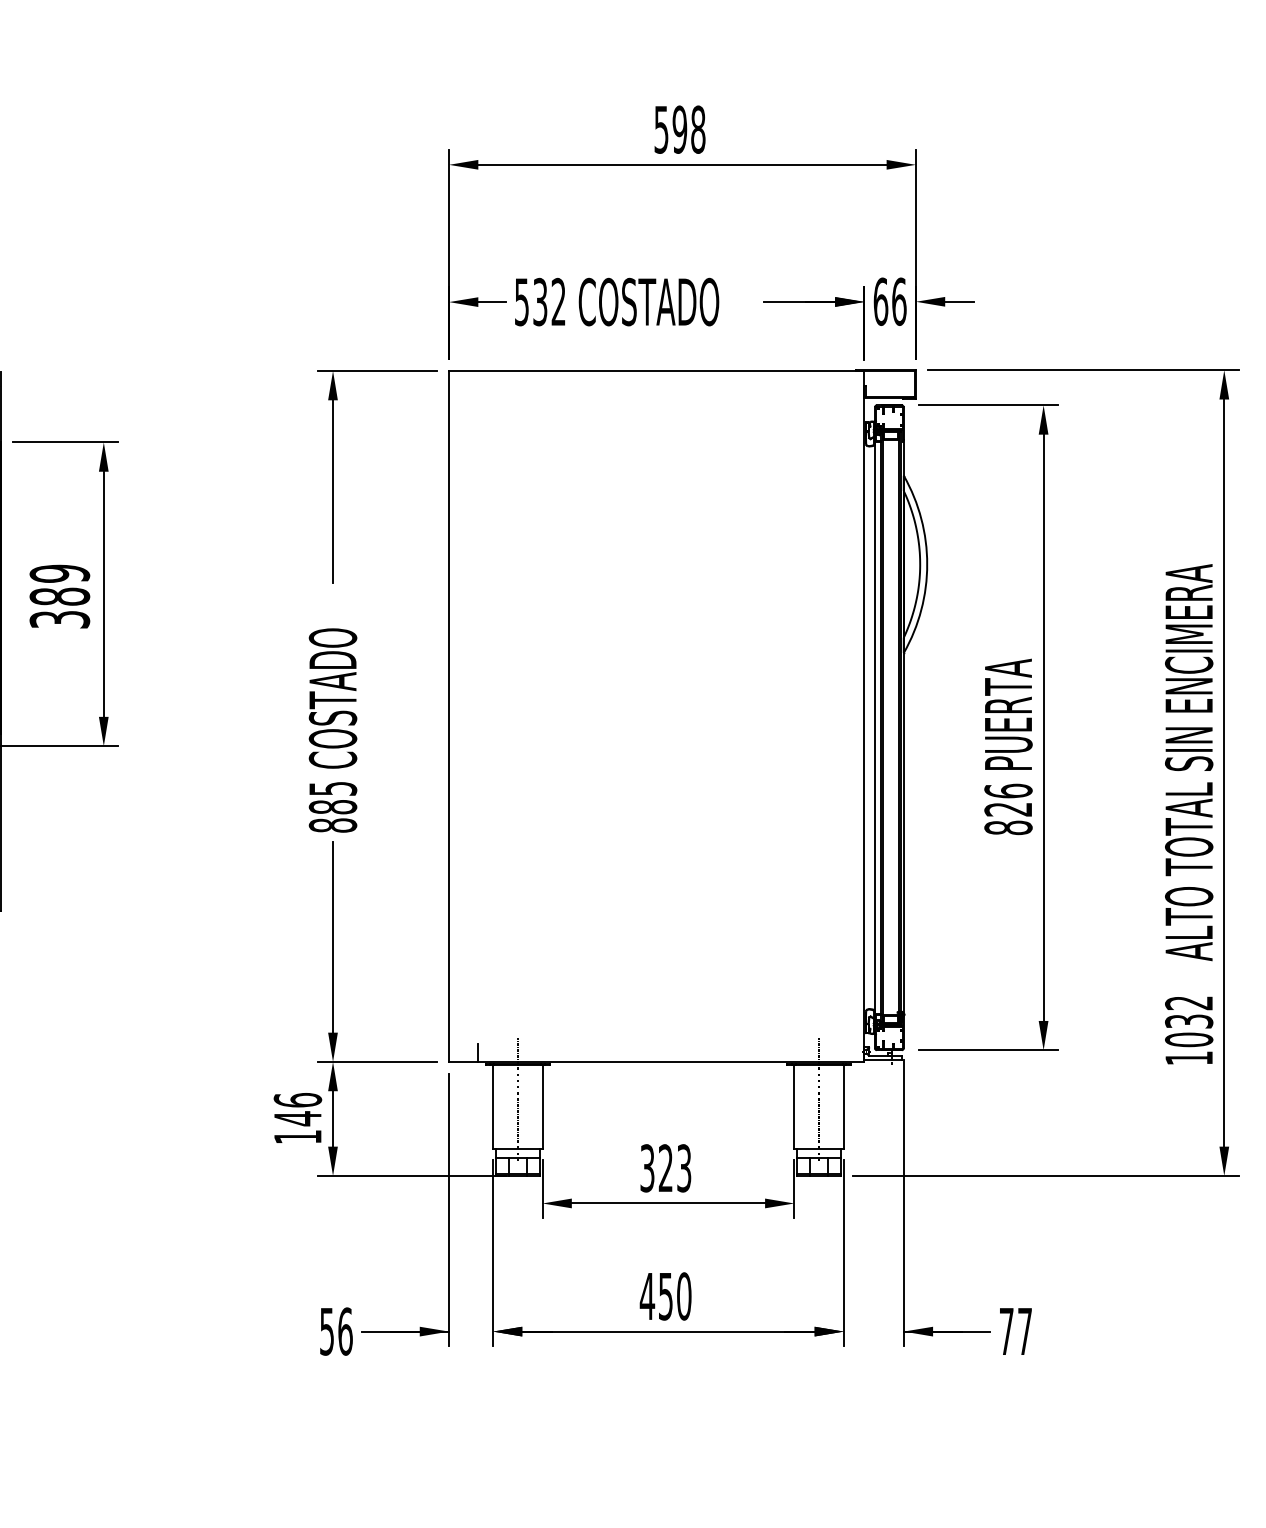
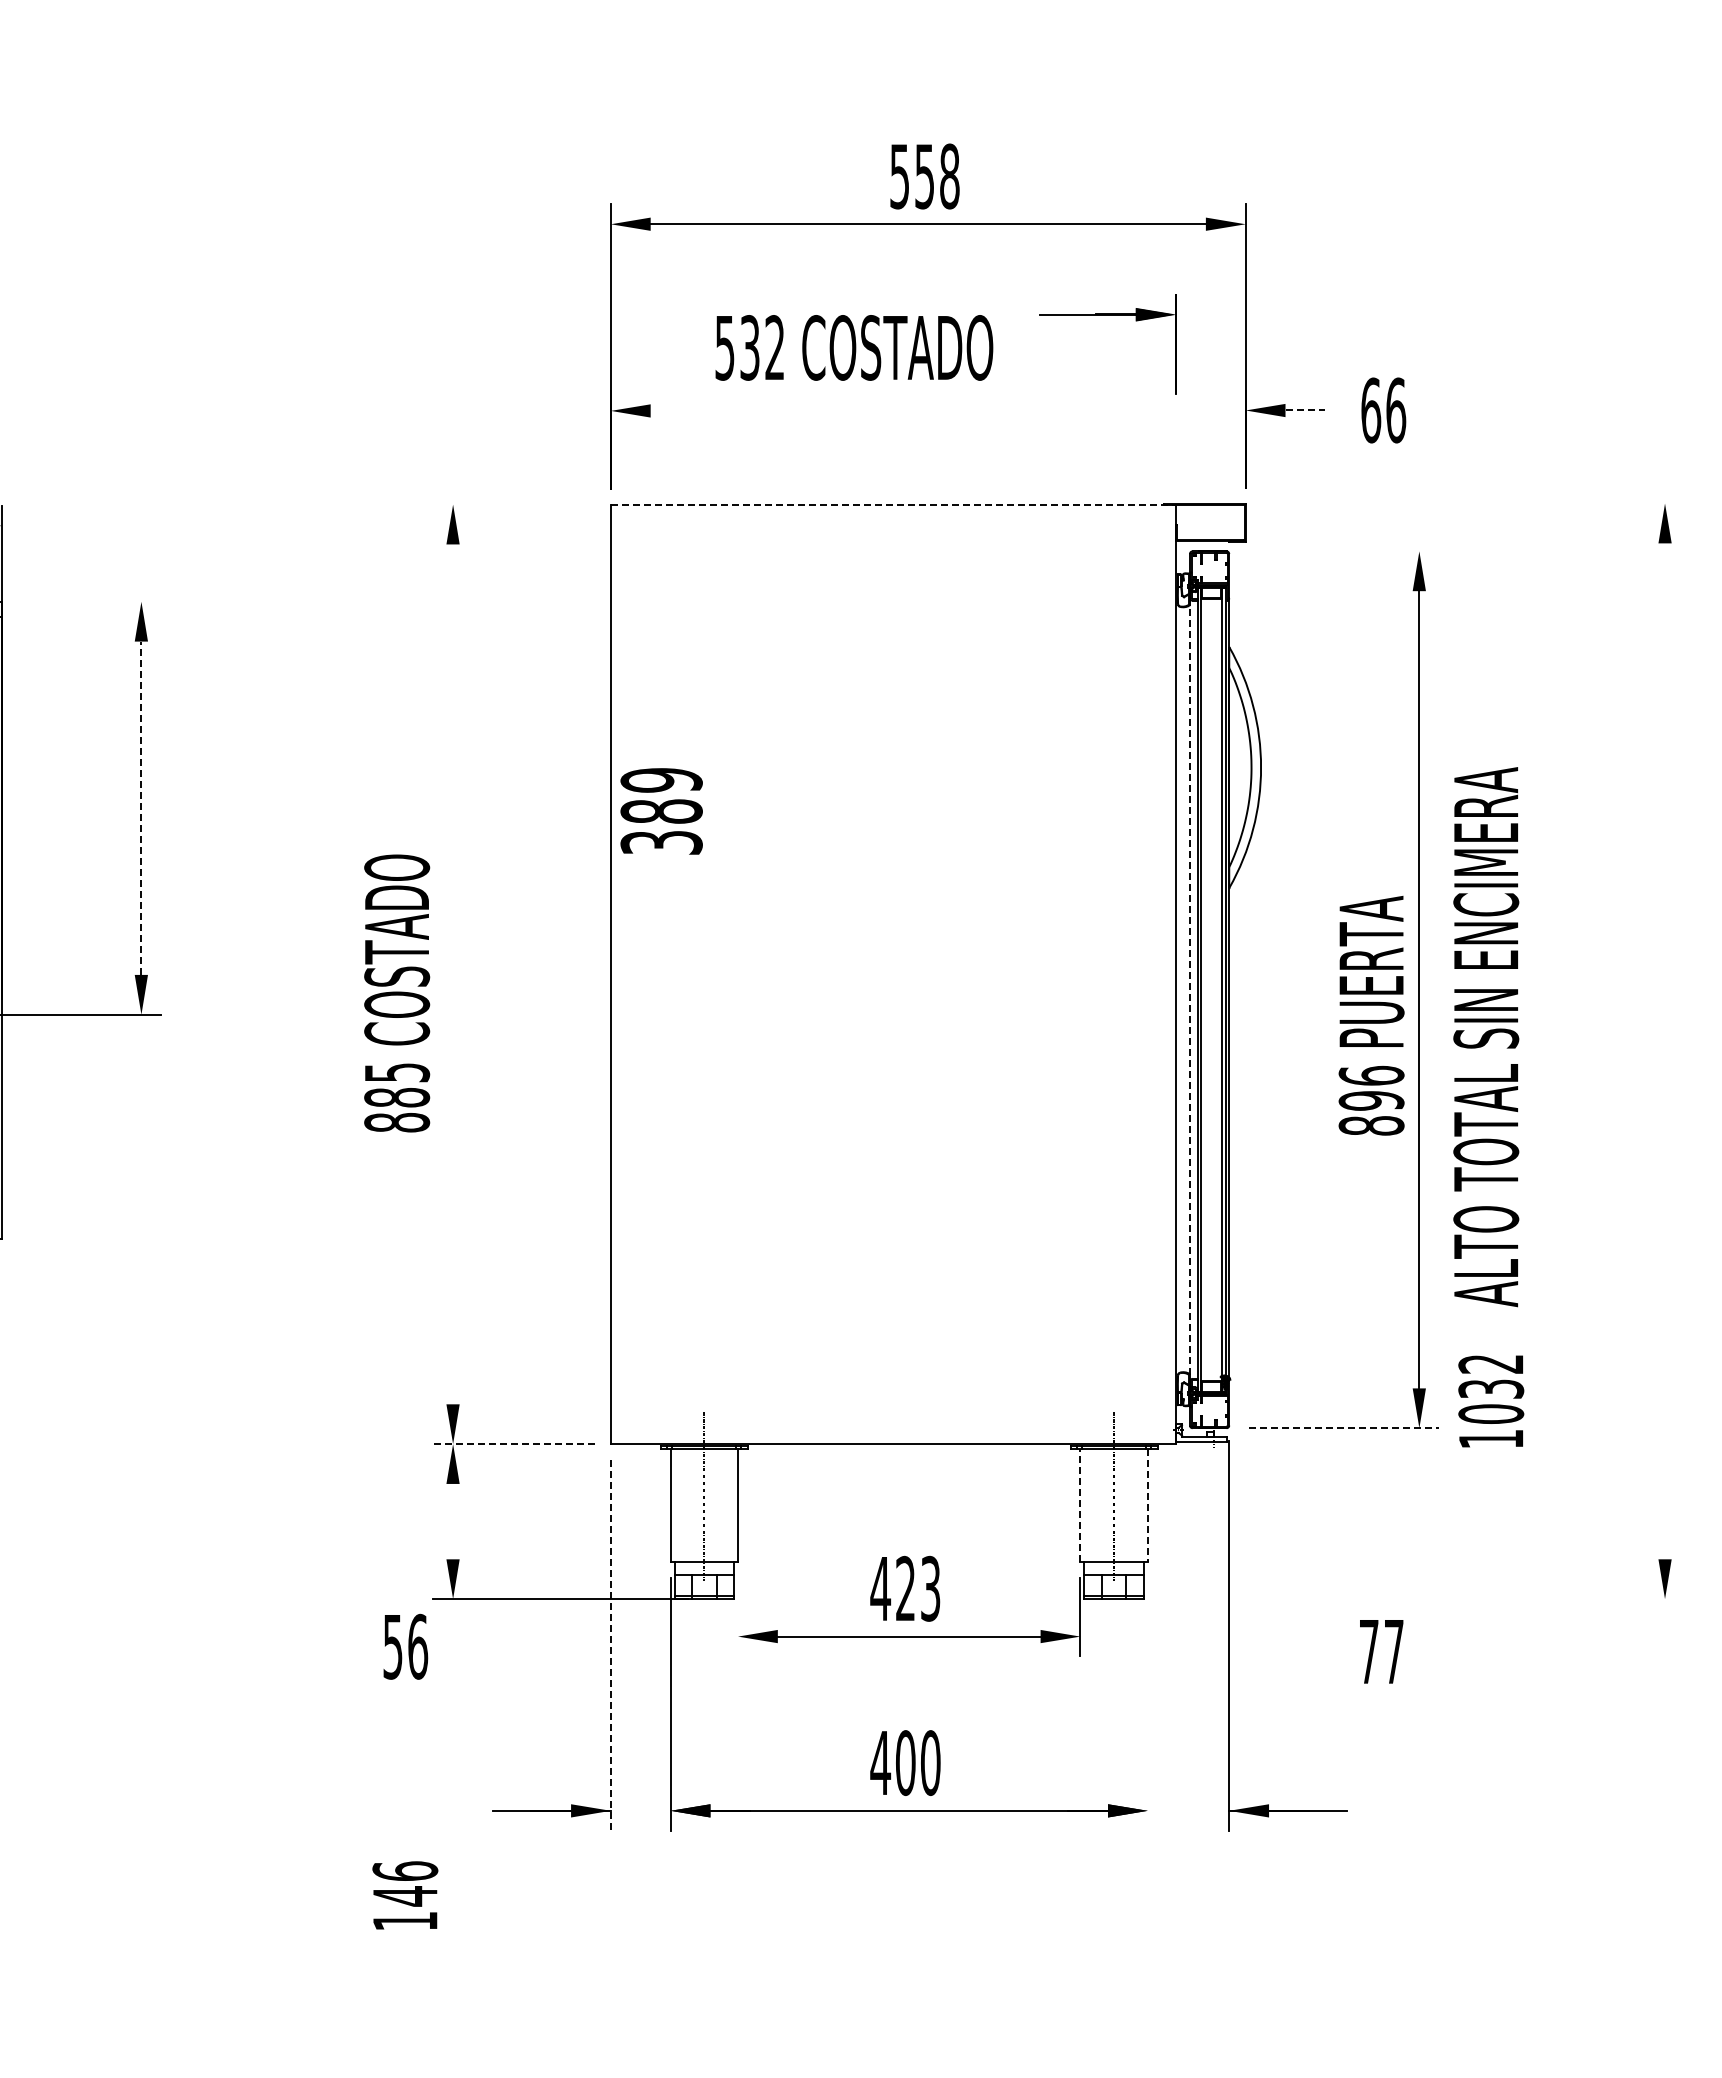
text: (679, 129) -> (924, 176), 598 -> 558
line: (491, 301) -> (668, 410), removed
text: (617, 301) -> (854, 347), moved
text: (890, 301) -> (1383, 410), moved
line: (959, 301) -> (1305, 410), solid -> dashed
part: (814, 302) -> (1107, 315), moved
line: (377, 370) -> (513, 504), removed
line: (656, 370) -> (893, 504), solid -> dashed
line: (1082, 370) -> (1472, 503), removed
line: (988, 405) -> (1344, 551), removed
line: (65, 442) -> (89, 601), removed
line: (333, 491) -> (453, 668), removed
line: (103, 594) -> (141, 808), solid -> dashed
text: (59, 596) -> (661, 811), moved
line: (874, 728) -> (1189, 990), solid -> dashed
text: (333, 730) -> (397, 993), moved
text: (1189, 762) -> (1486, 1037), moved
line: (1224, 773) -> (1665, 1051), removed
text: (1008, 809) -> (1371, 1100), 826 -> 896
line: (333, 937) -> (453, 1274), removed
text: (1189, 1030) -> (1491, 1401), moved
line: (988, 1050) -> (1344, 1428), solid -> dashed
line: (478, 1052) -> (650, 1431), removed
line: (378, 1062) -> (514, 1444), solid -> dashed
line: (794, 1107) -> (1080, 1505), solid -> dashed
line: (843, 1107) -> (1147, 1505), solid -> dashed
text: (298, 1118) -> (405, 1895), moved
line: (333, 1118) -> (453, 1521), removed
text: (647, 1168) -> (880, 1588), 323 -> 423
line: (1045, 1176) -> (1421, 1599), removed
line: (542, 1188) -> (738, 1616), removed
line: (448, 1210) -> (610, 1645), solid -> dashed
line: (843, 1252) -> (1147, 1703), removed
text: (665, 1296) -> (905, 1763), 450 -> 400
text: (336, 1331) -> (405, 1646), moved
text: (1015, 1331) -> (1381, 1651), moved

